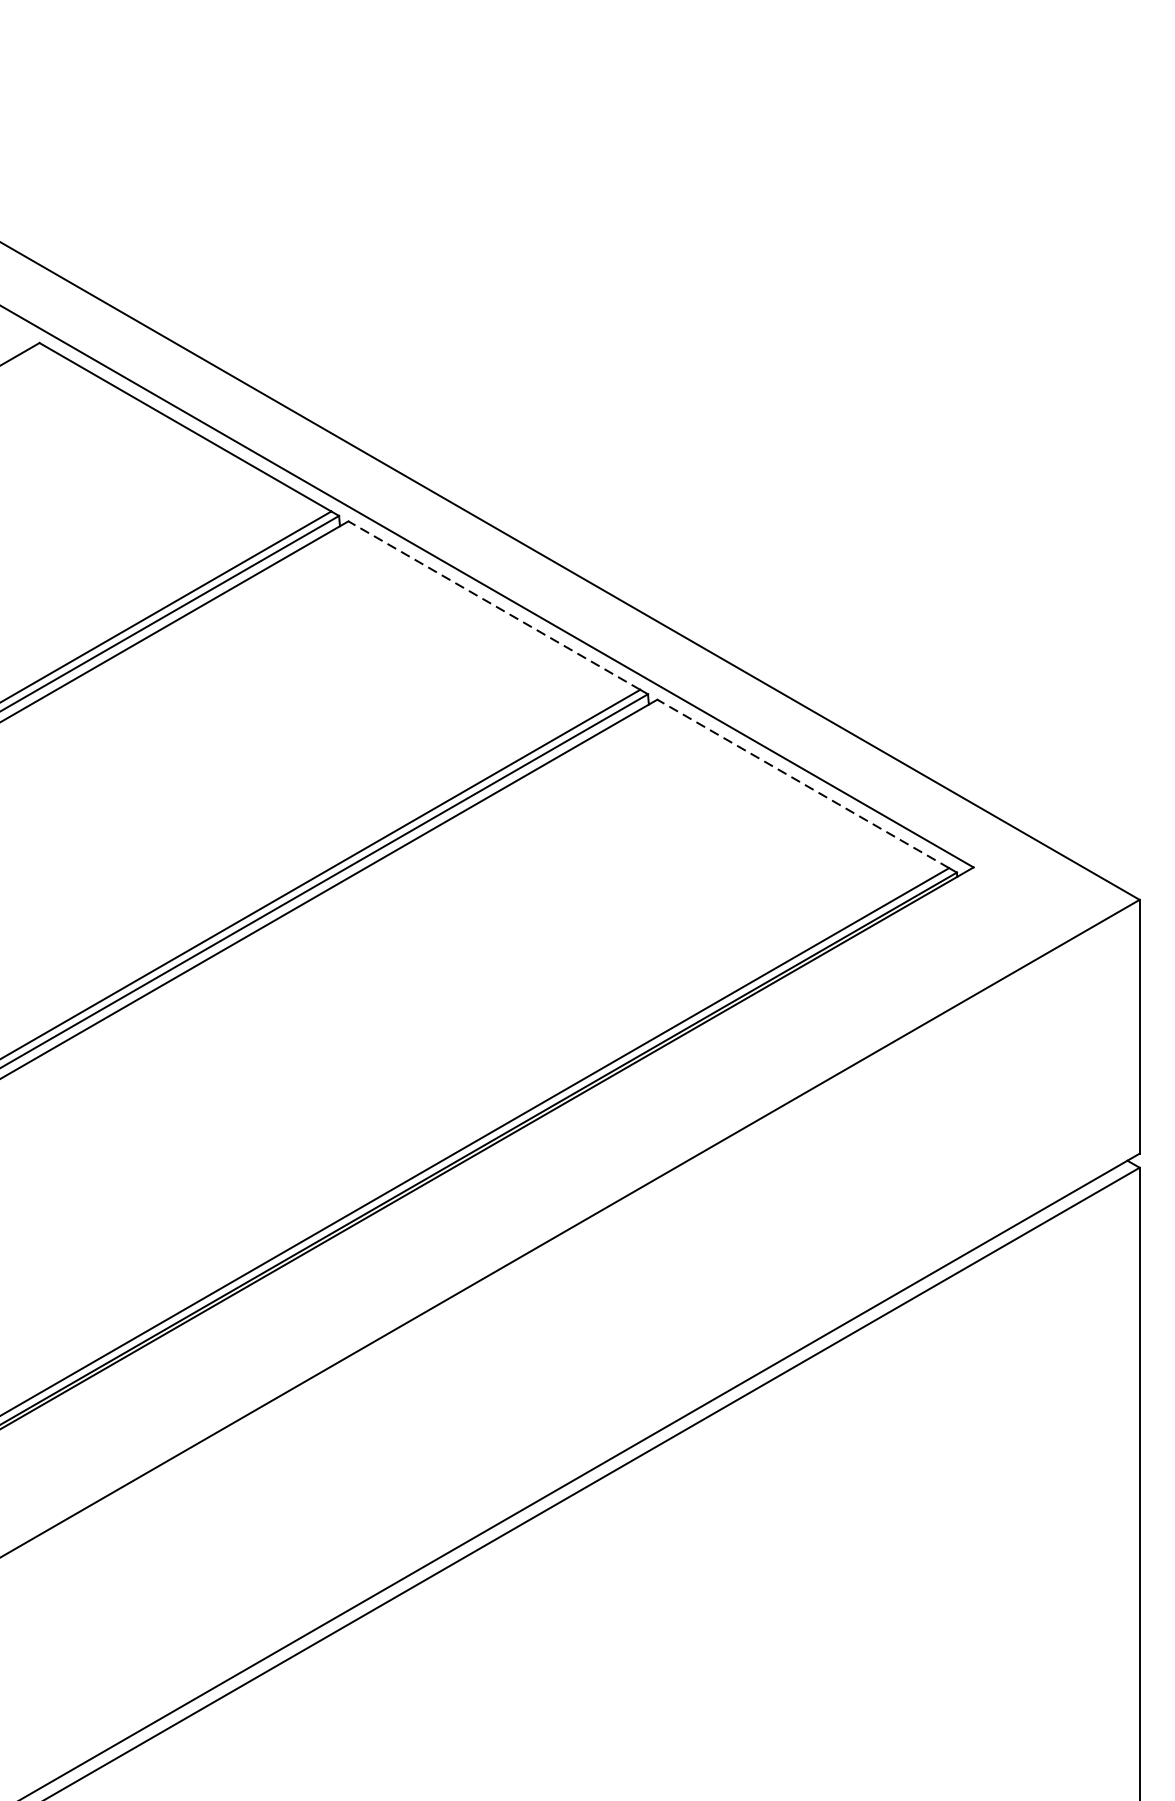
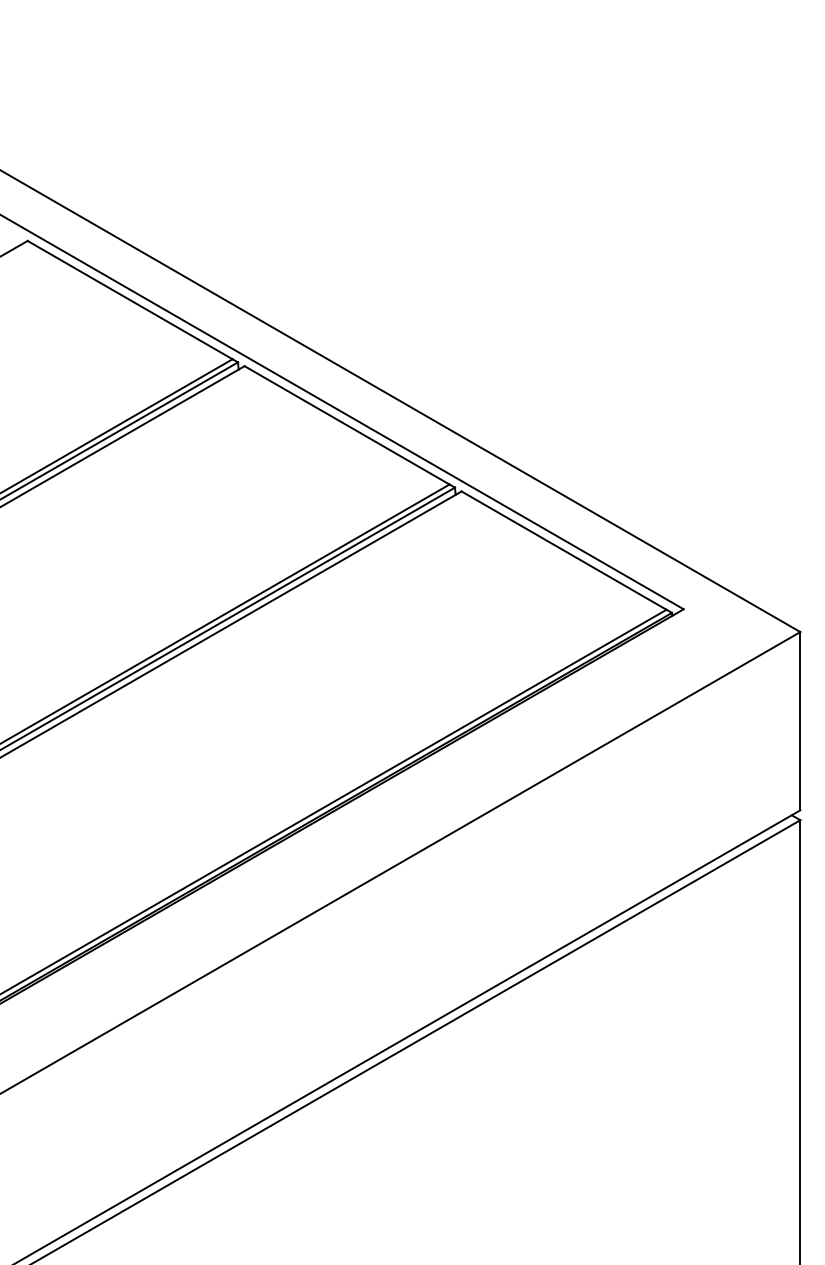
line: (493, 605) -> (346, 425), dashed -> solid
line: (802, 783) -> (563, 550), dashed -> solid

